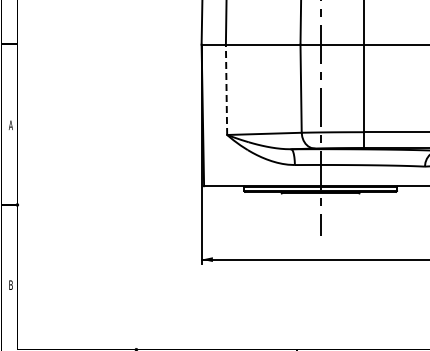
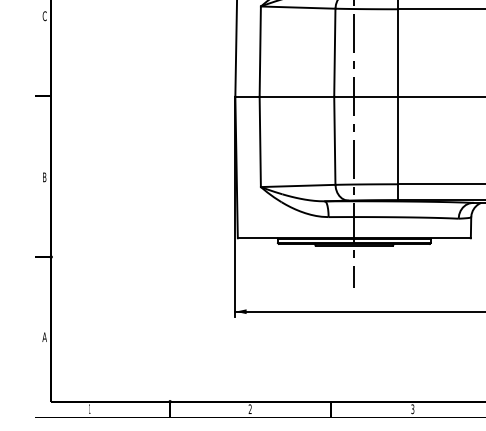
line: (226, 89) -> (260, 141), dashed -> solid
text: (10, 125) -> (44, 177), A -> B
text: (10, 284) -> (44, 336), B -> A

